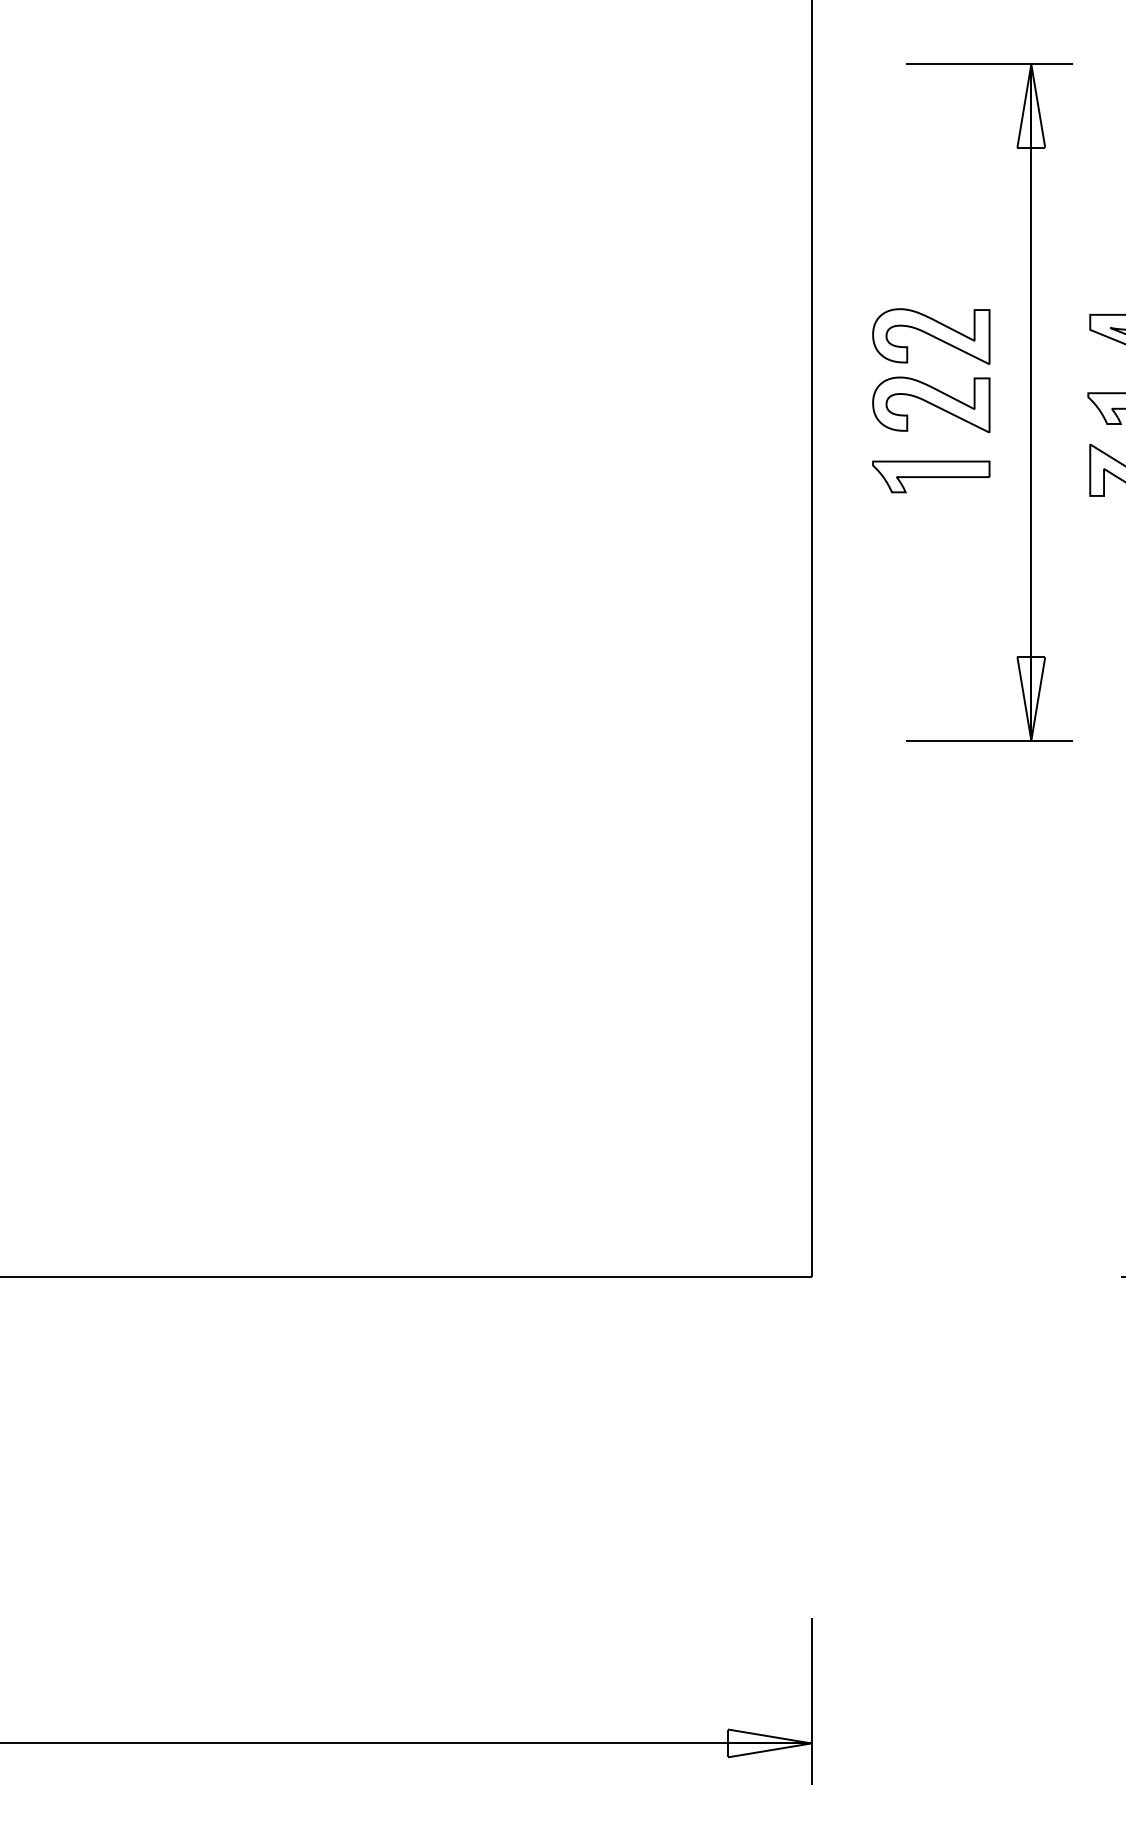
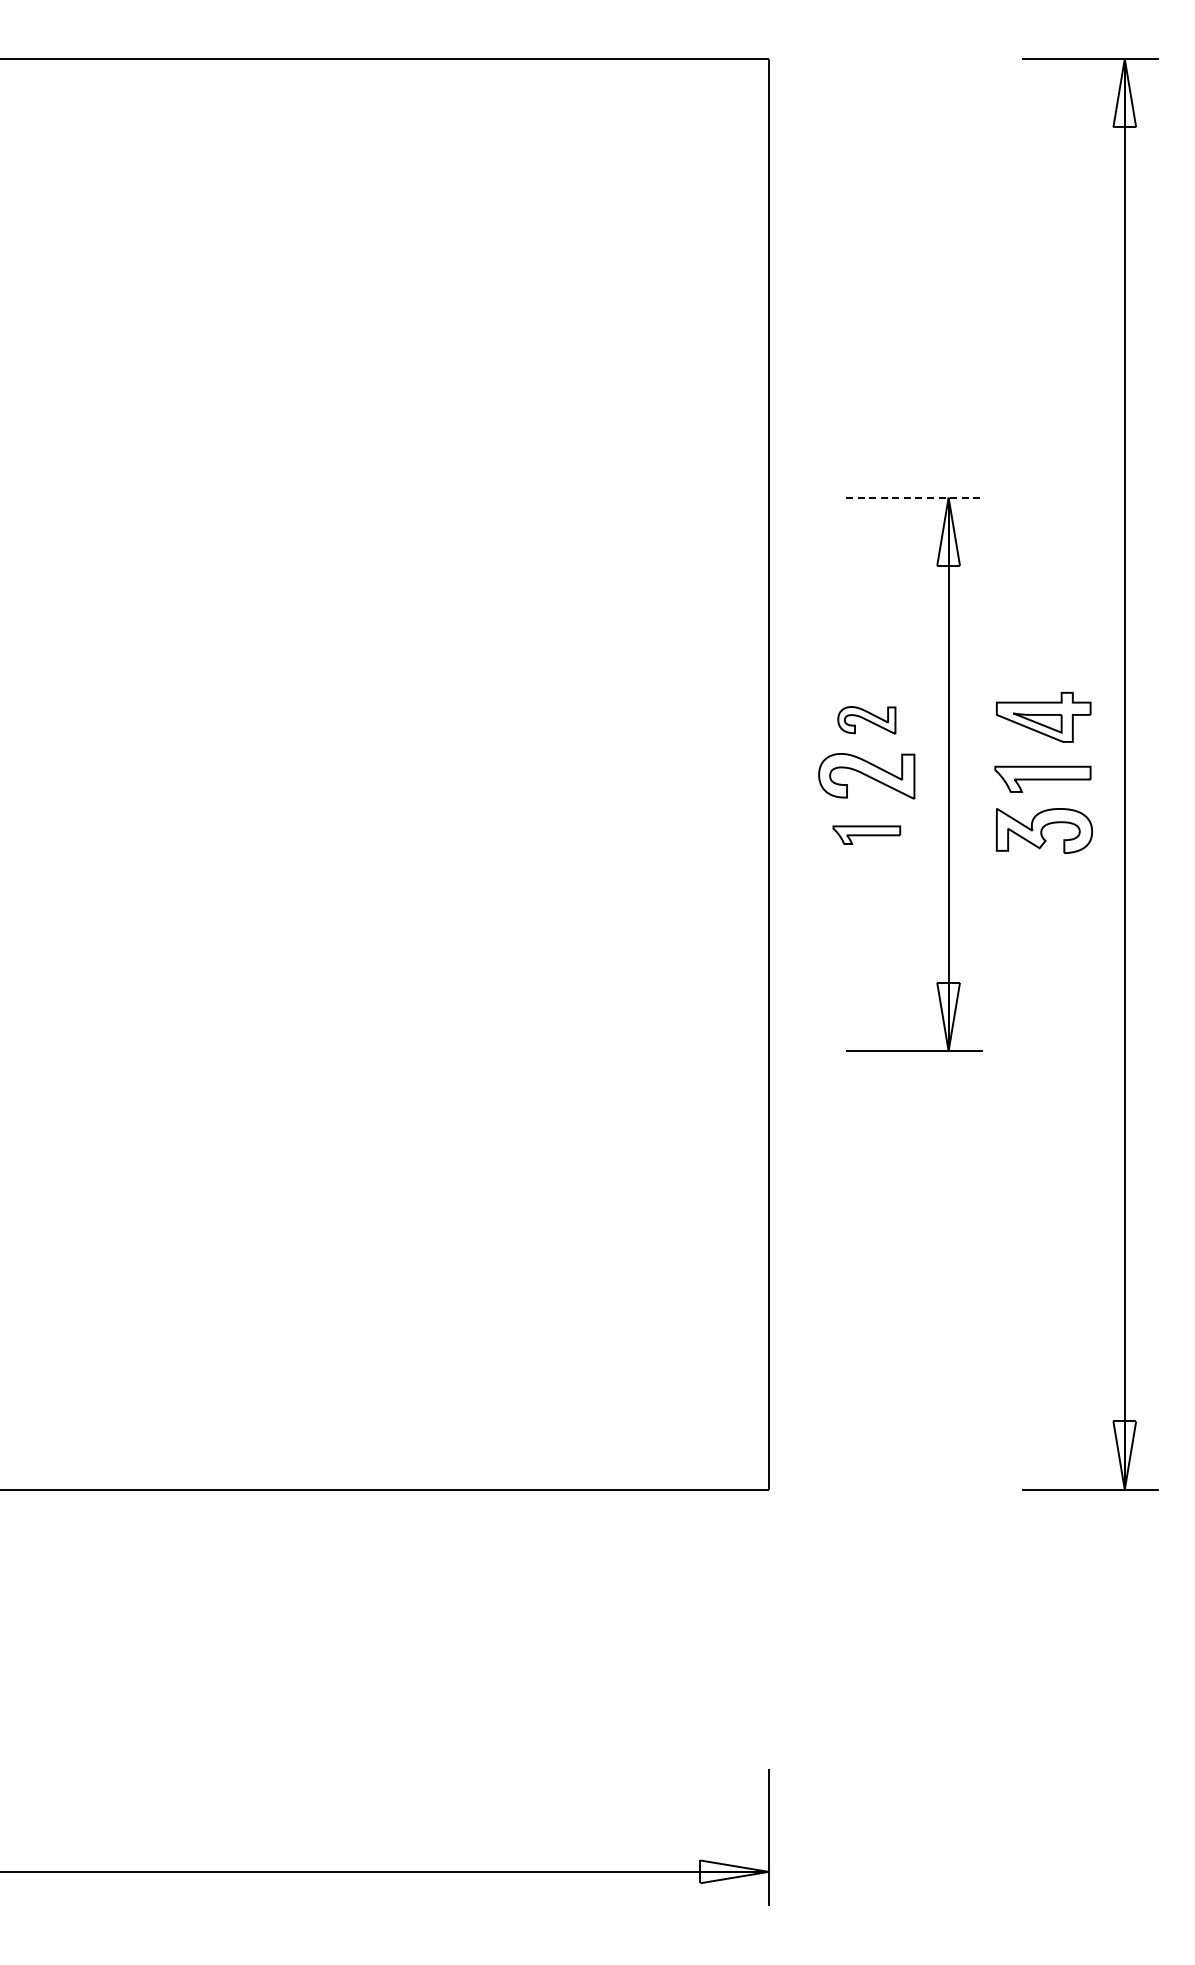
line: (989, 64) -> (914, 497), solid -> dashed
part: (930, 336) -> (866, 720), size x0.6
part: (930, 475) -> (866, 834), size x0.7

